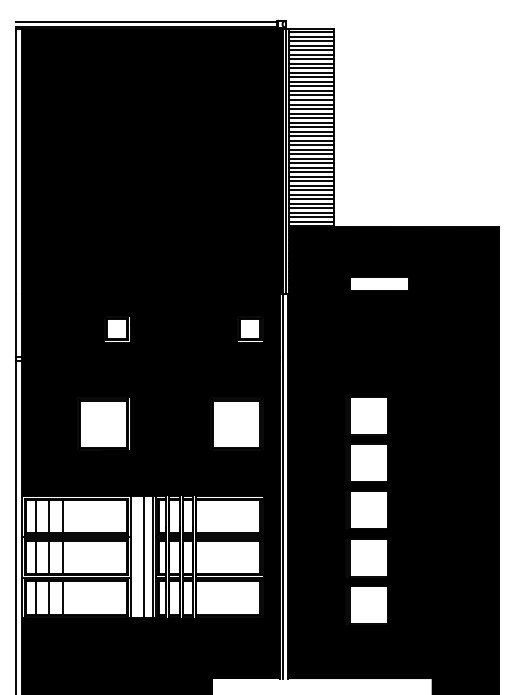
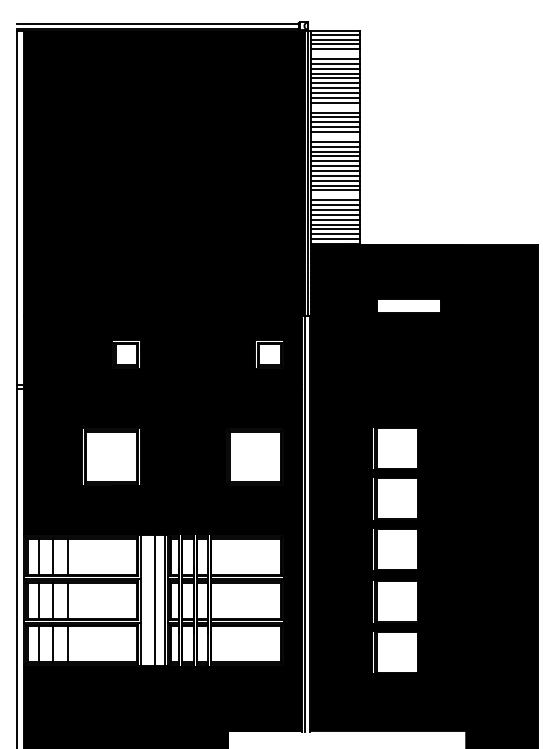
line: (311, 50) -> (335, 54), removed
line: (311, 99) -> (335, 107), removed
line: (311, 126) -> (335, 136), removed
line: (311, 181) -> (335, 195), removed

